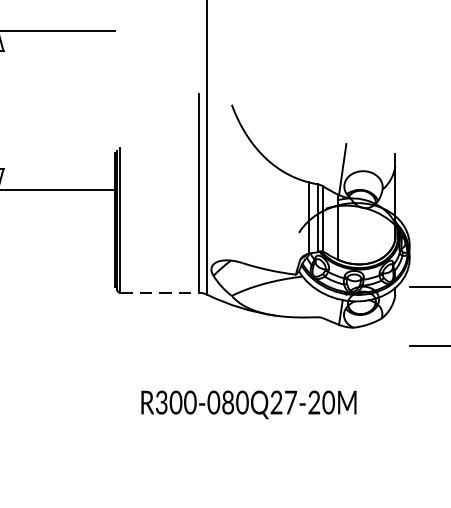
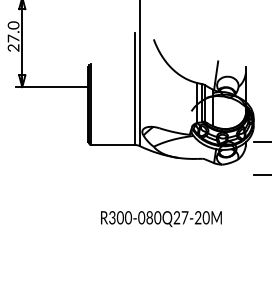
line: (160, 293) -> (113, 145), dashed -> solid
text: (249, 403) -> (161, 218), moved

